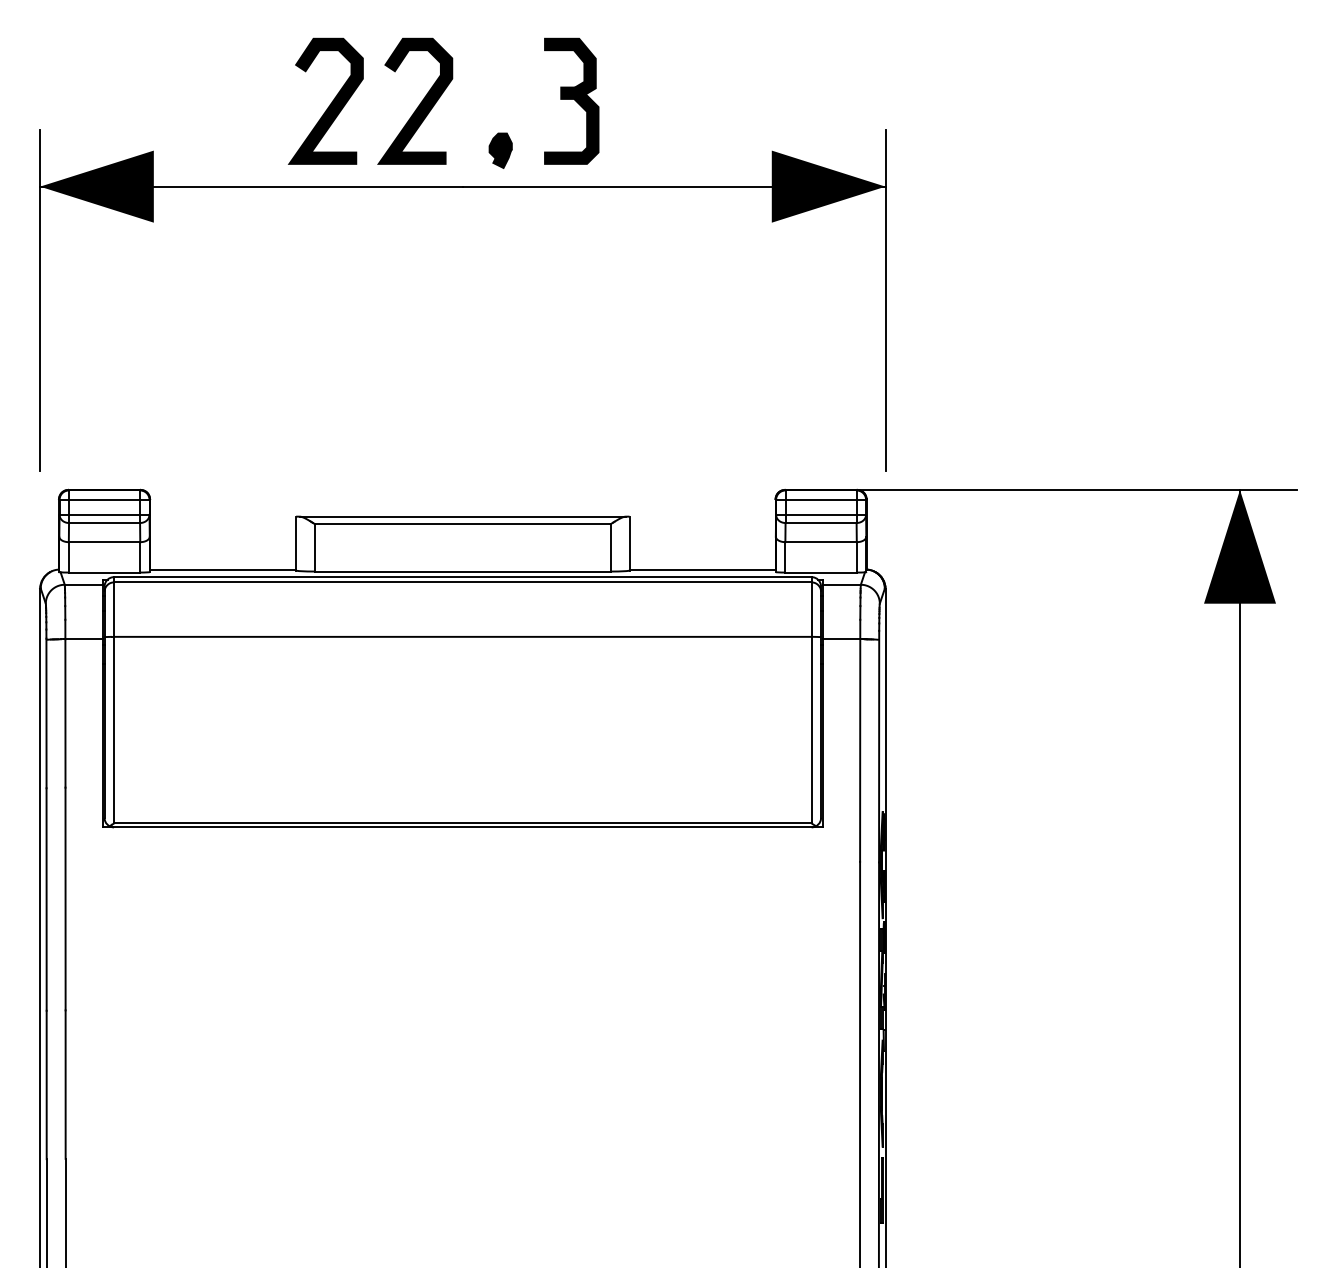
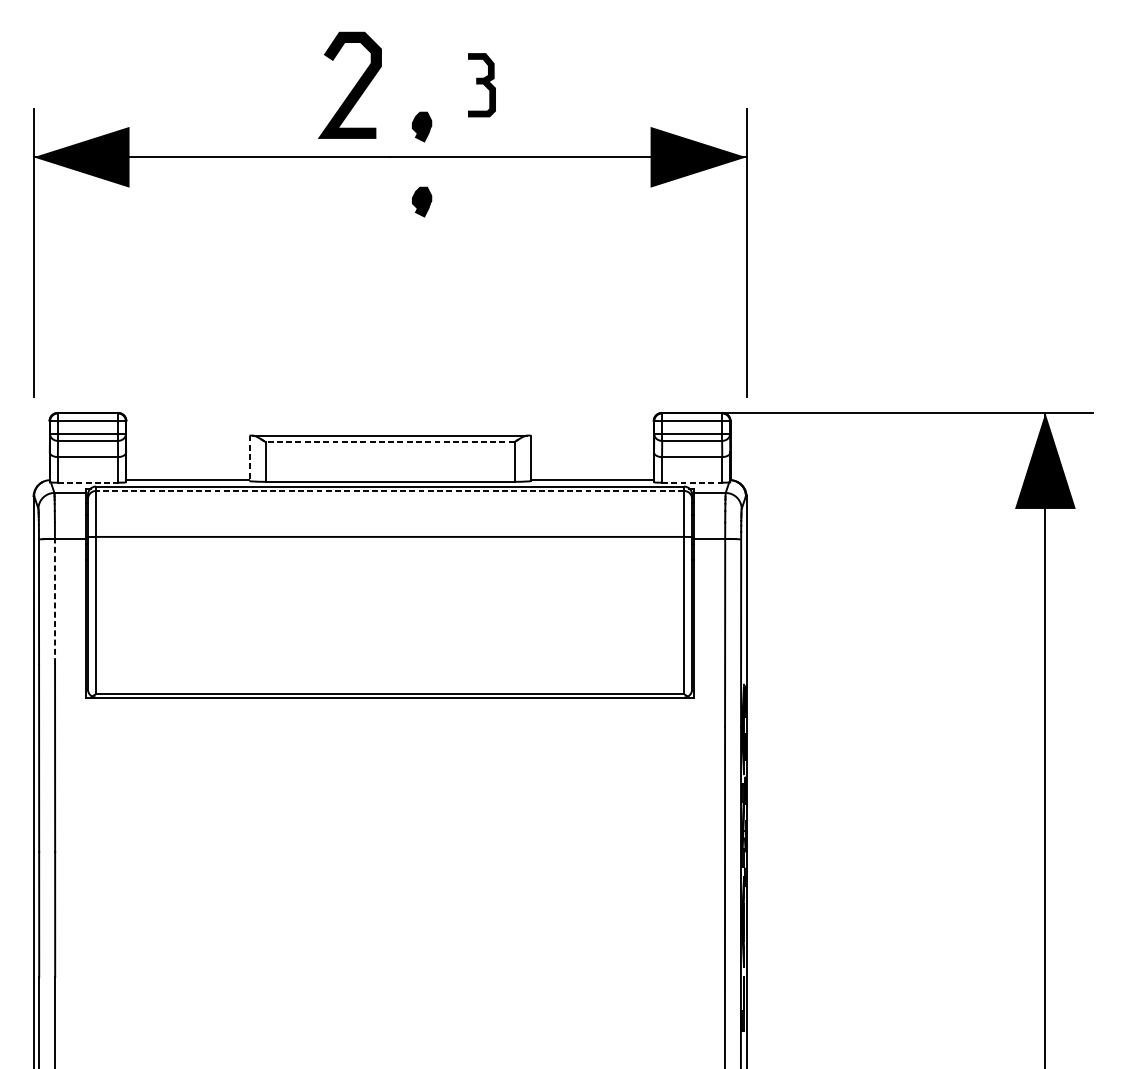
part: (571, 100) -> (481, 84), size x0.6
curve: (329, 104) -> (277, 88), removed
part: (500, 239) -> (421, 201), added
line: (462, 524) -> (389, 442), solid -> dashed
line: (296, 543) -> (249, 458), solid -> dashed
line: (104, 572) -> (87, 482), solid -> dashed
line: (821, 572) -> (692, 482), solid -> dashed
line: (462, 582) -> (389, 491), solid -> dashed
line: (65, 712) -> (55, 600), solid -> dashed

